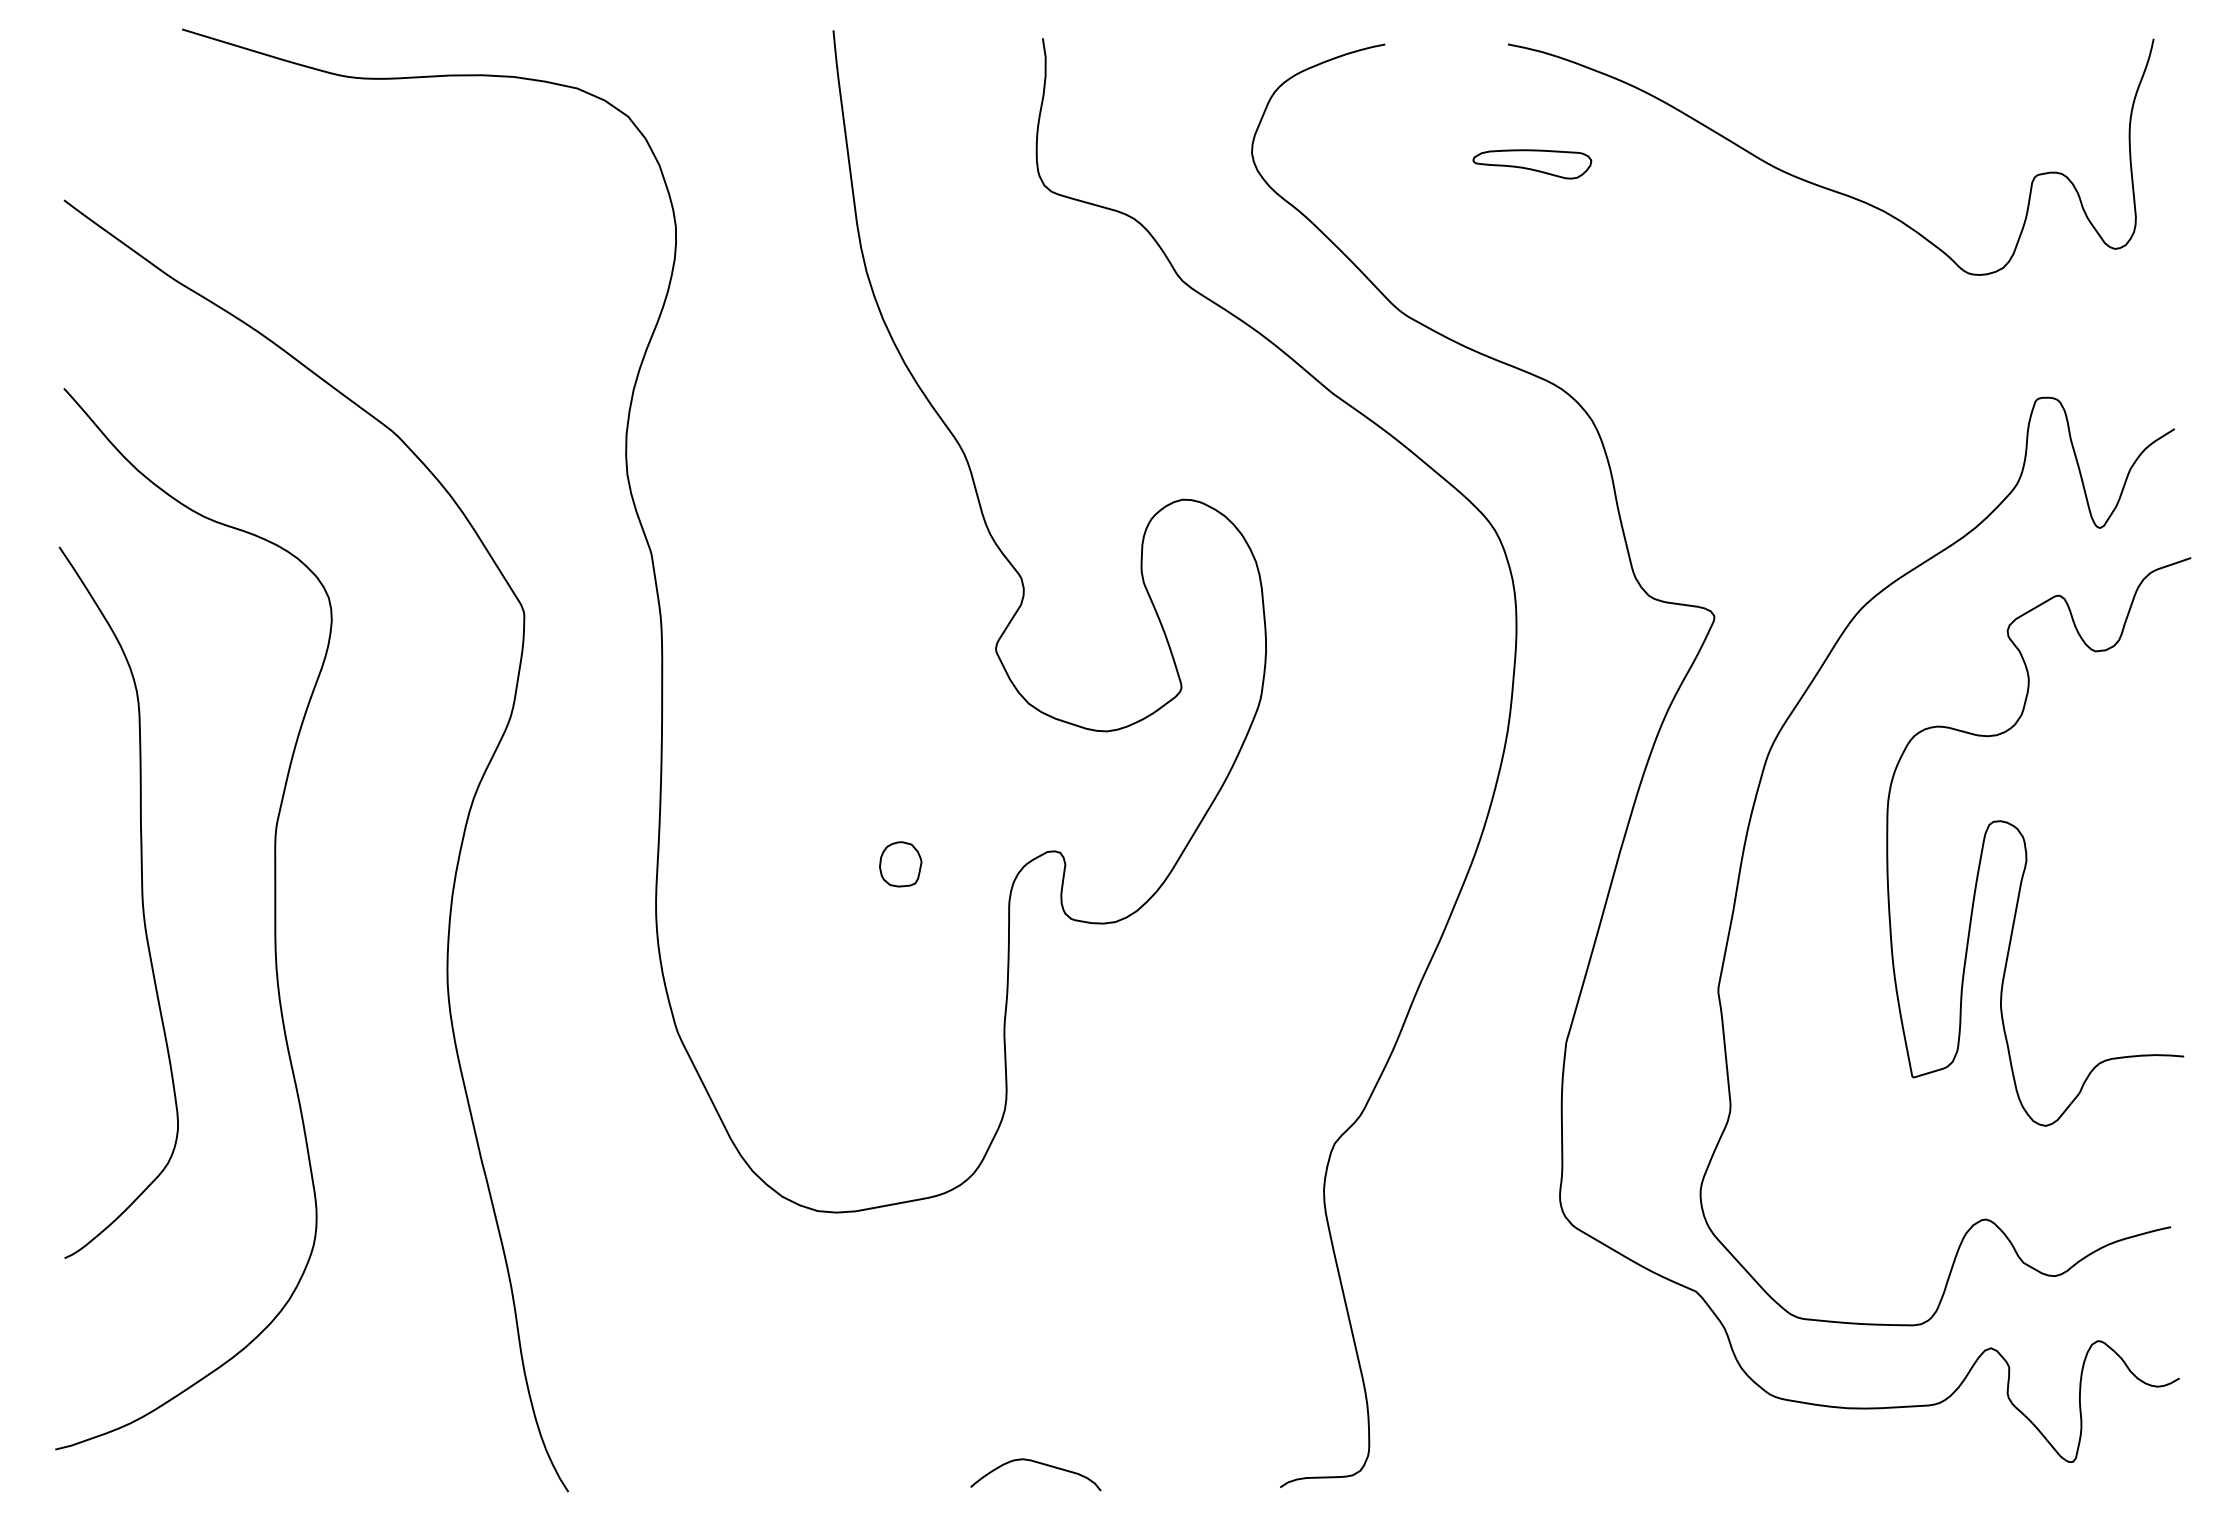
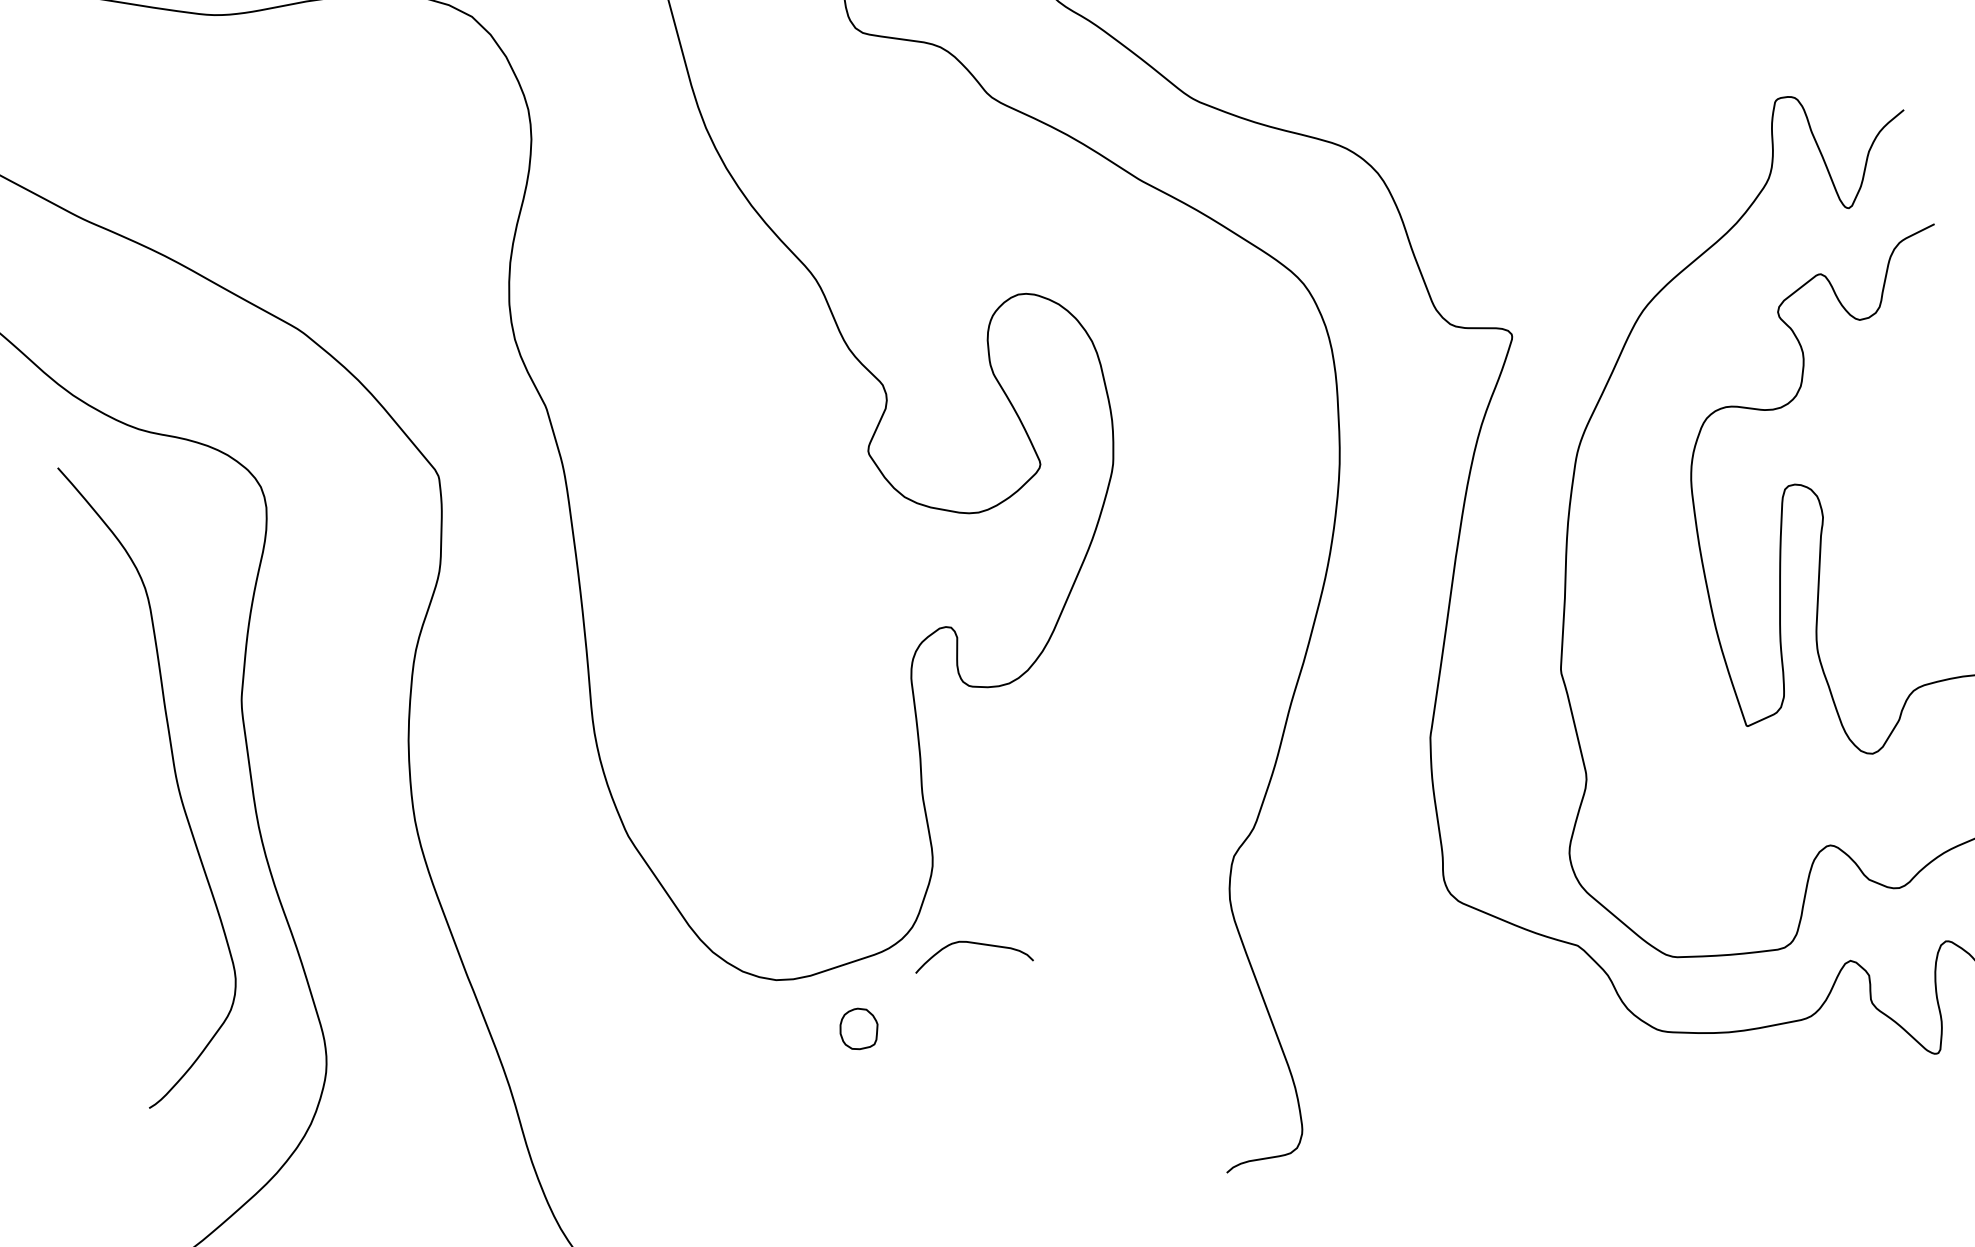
part: (900, 864) -> (858, 1029), moved
curve: (141, 901) -> (175, 777), moved
curve: (1037, 1463) -> (973, 943), moved

